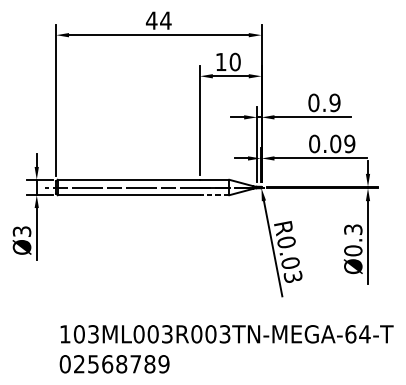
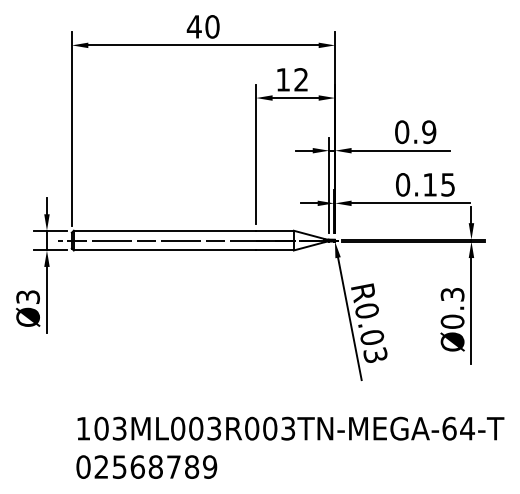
text: (165, 20) -> (211, 26), 44 -> 40
text: (235, 61) -> (301, 79), 10 -> 12
text: (343, 143) -> (439, 184), 0.09 -> 0.15
line: (214, 195) -> (274, 250), dashed -> solid

